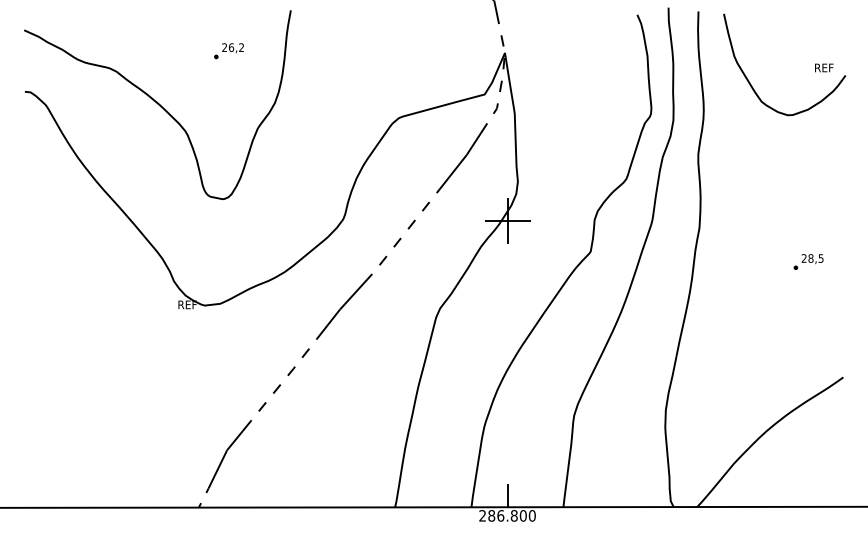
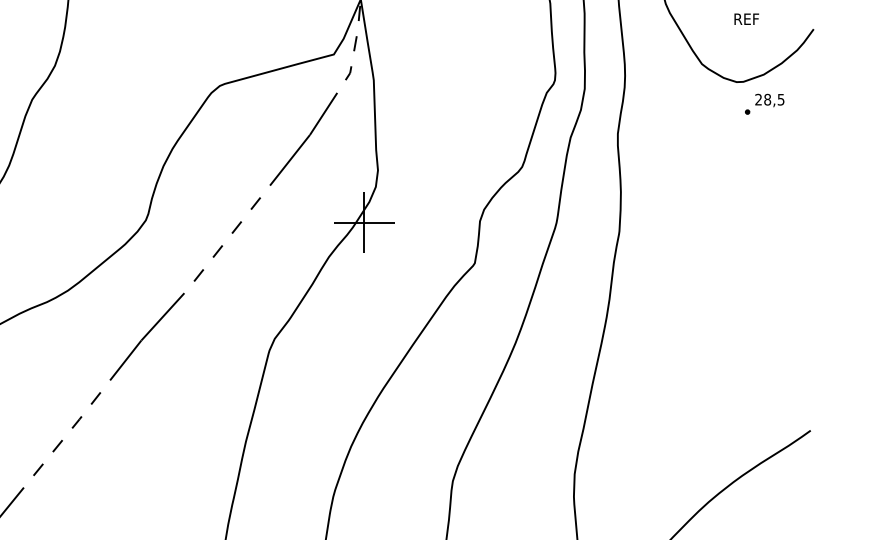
text: (824, 67) -> (747, 18), moved
part: (808, 261) -> (764, 103), moved

